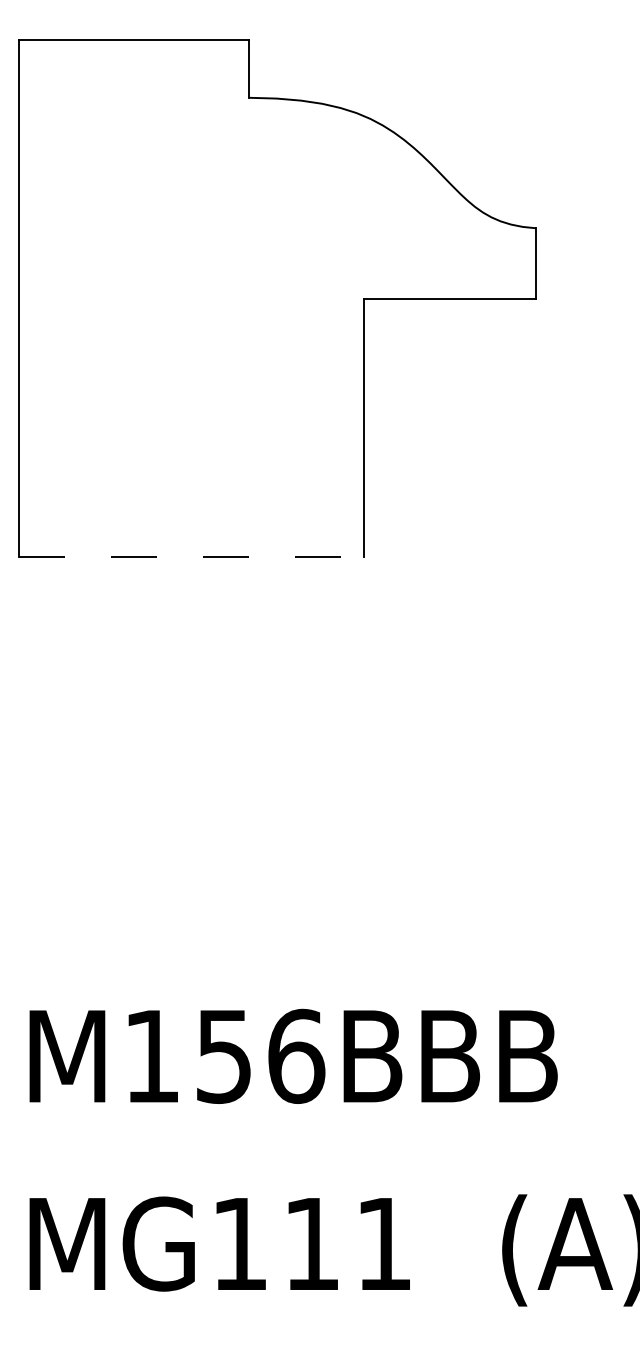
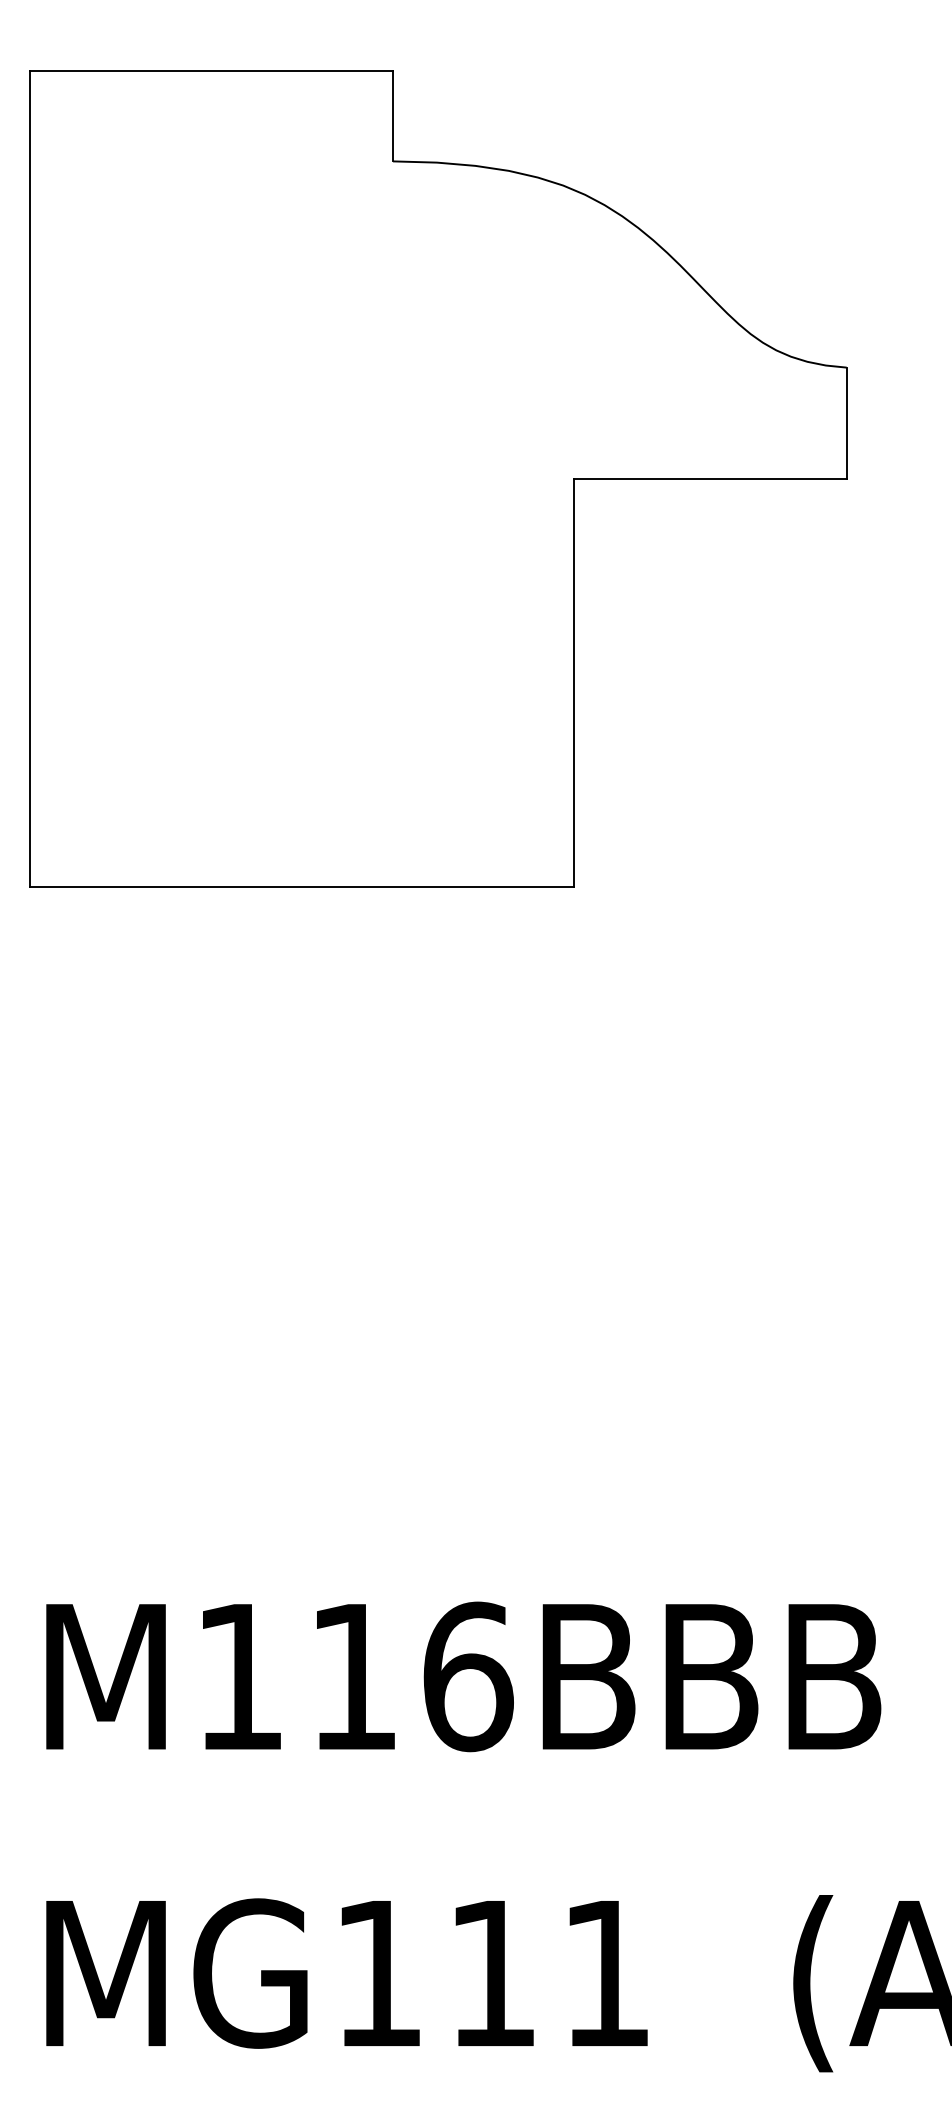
line: (192, 556) -> (303, 886), dashed -> solid
text: (223, 1056) -> (352, 1676), M156BBB -> M116BBB

